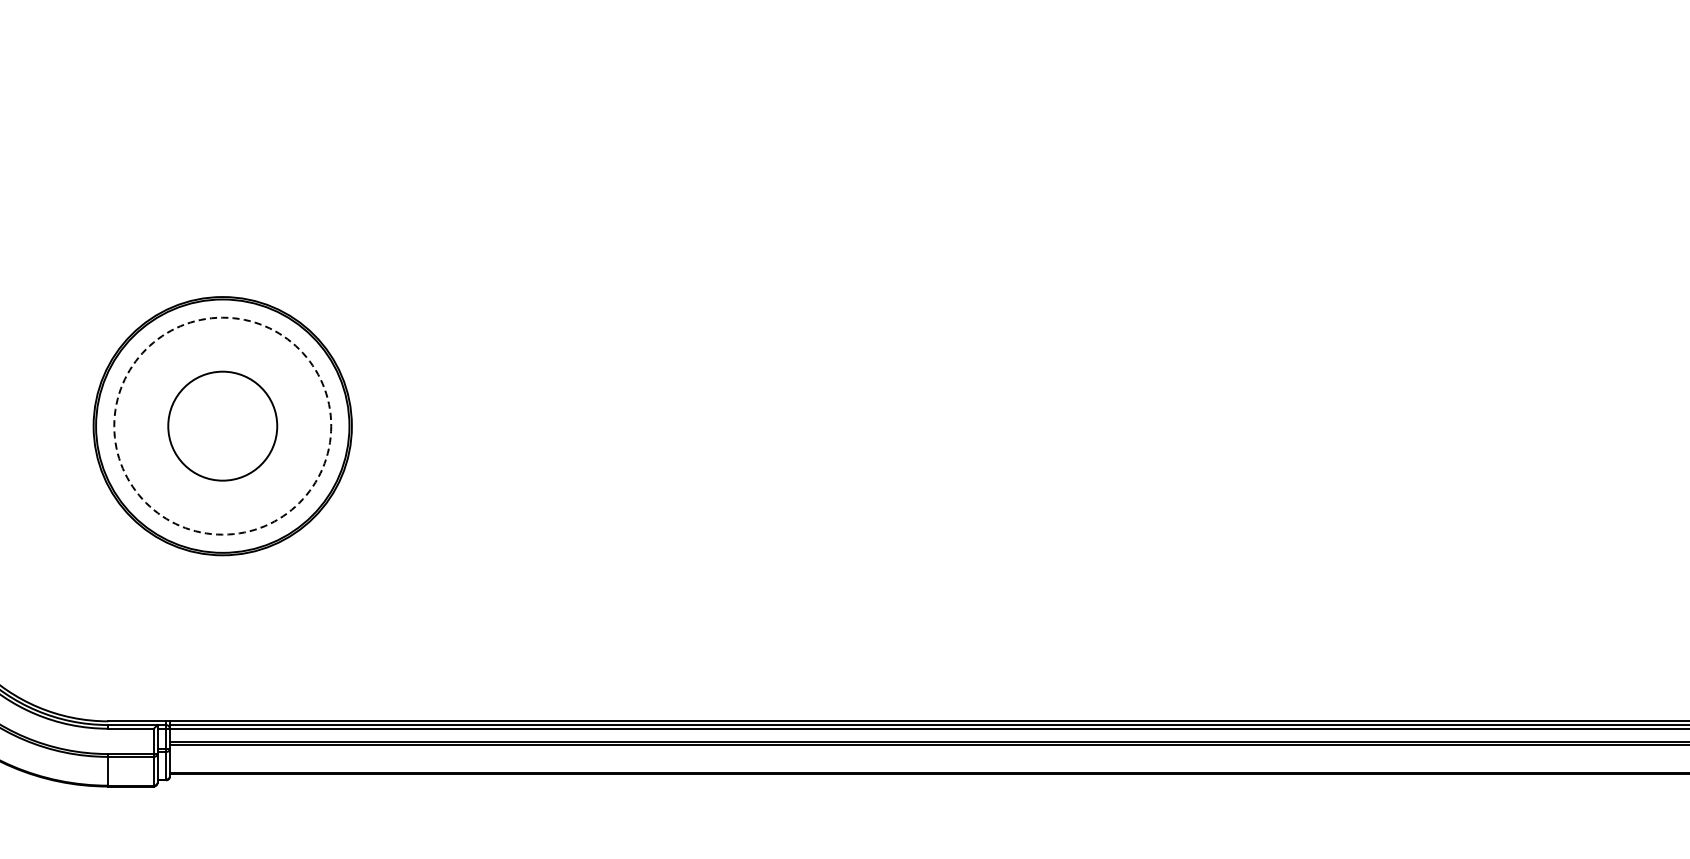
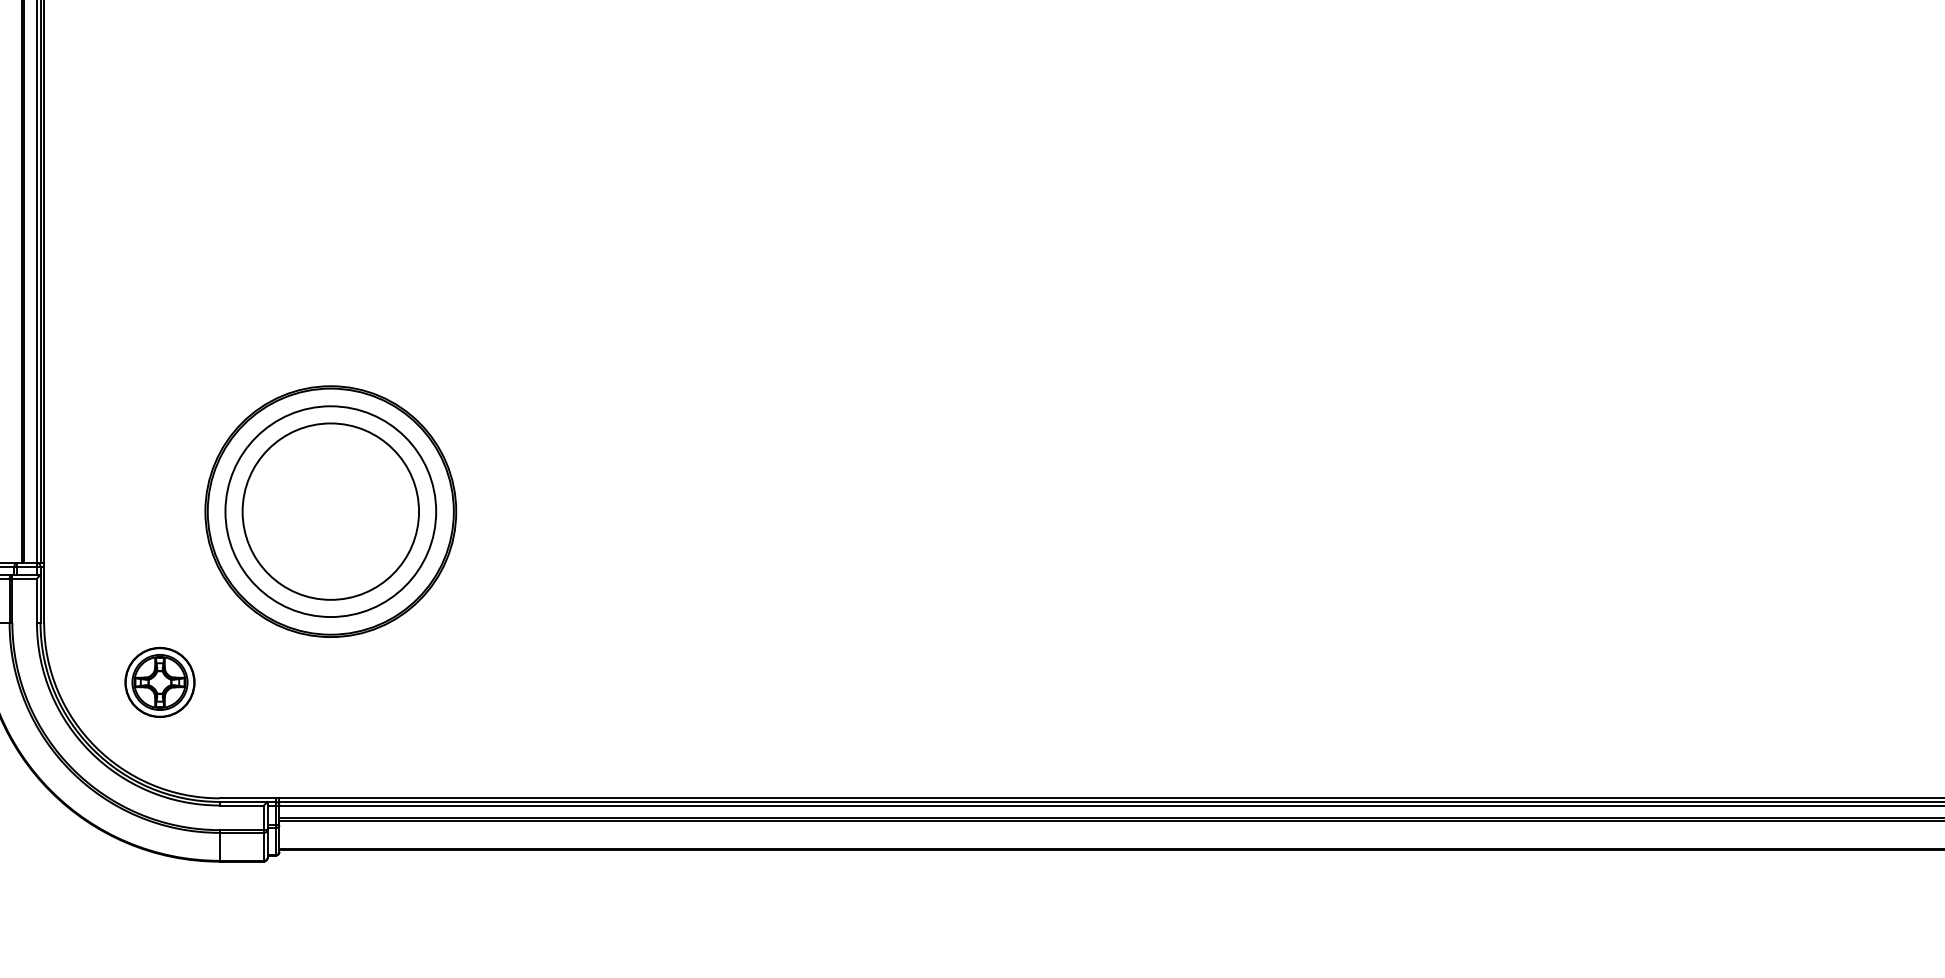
circle: (222, 426) -> (330, 511), dashed -> solid
circle: (222, 426) -> (330, 511), size x1.67
part: (46, 602) -> (159, 682), added

